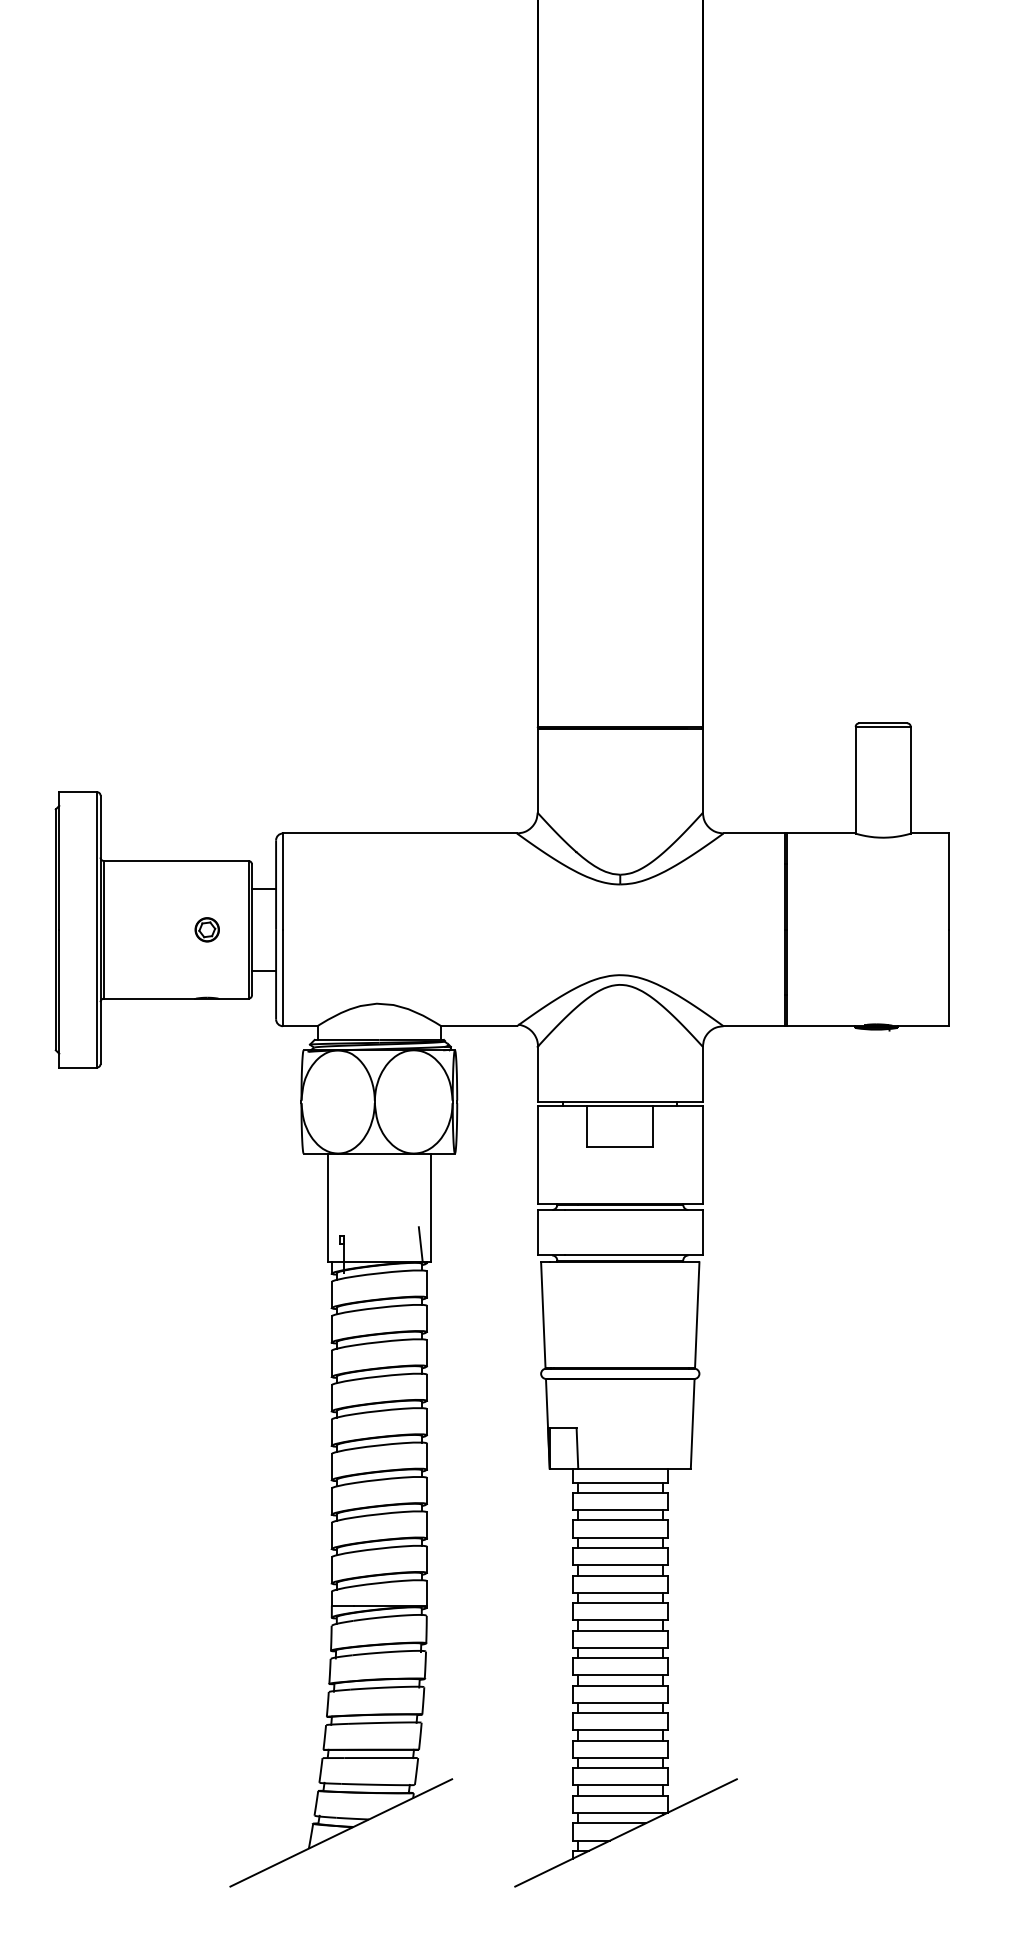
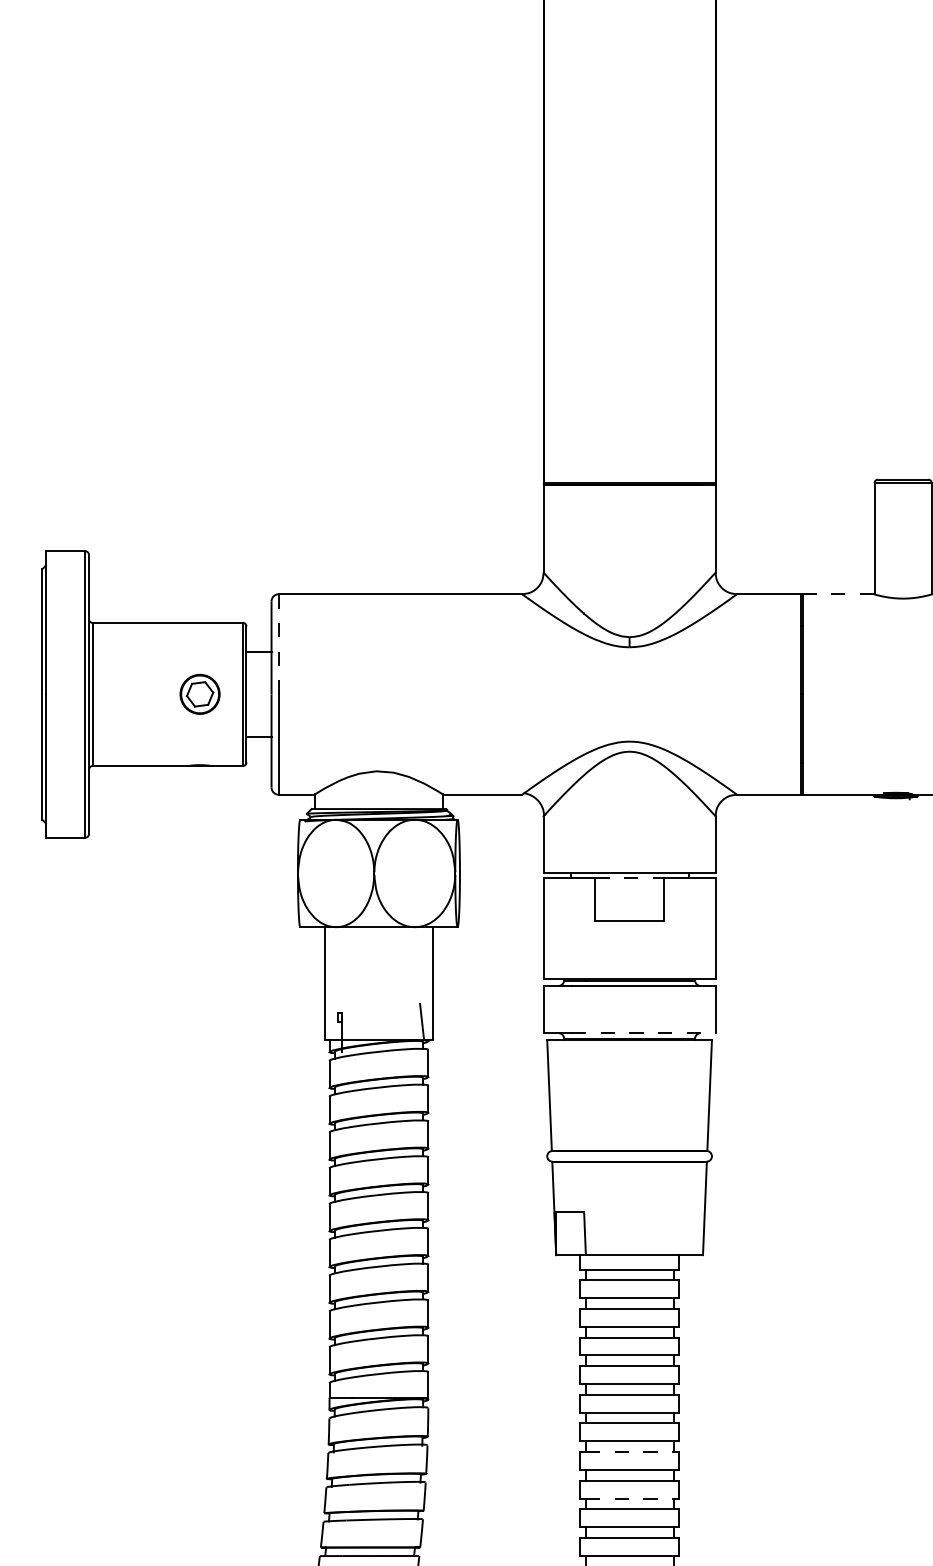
line: (820, 833) -> (837, 594), solid -> dashed
line: (282, 882) -> (278, 645), solid -> dashed
part: (206, 929) -> (199, 694), size x1.6
line: (620, 1106) -> (629, 878), solid -> dashed
line: (633, 1255) -> (643, 1033), solid -> dashed
line: (623, 1658) -> (632, 1452), solid -> dashed
line: (623, 1702) -> (632, 1498), solid -> dashed

